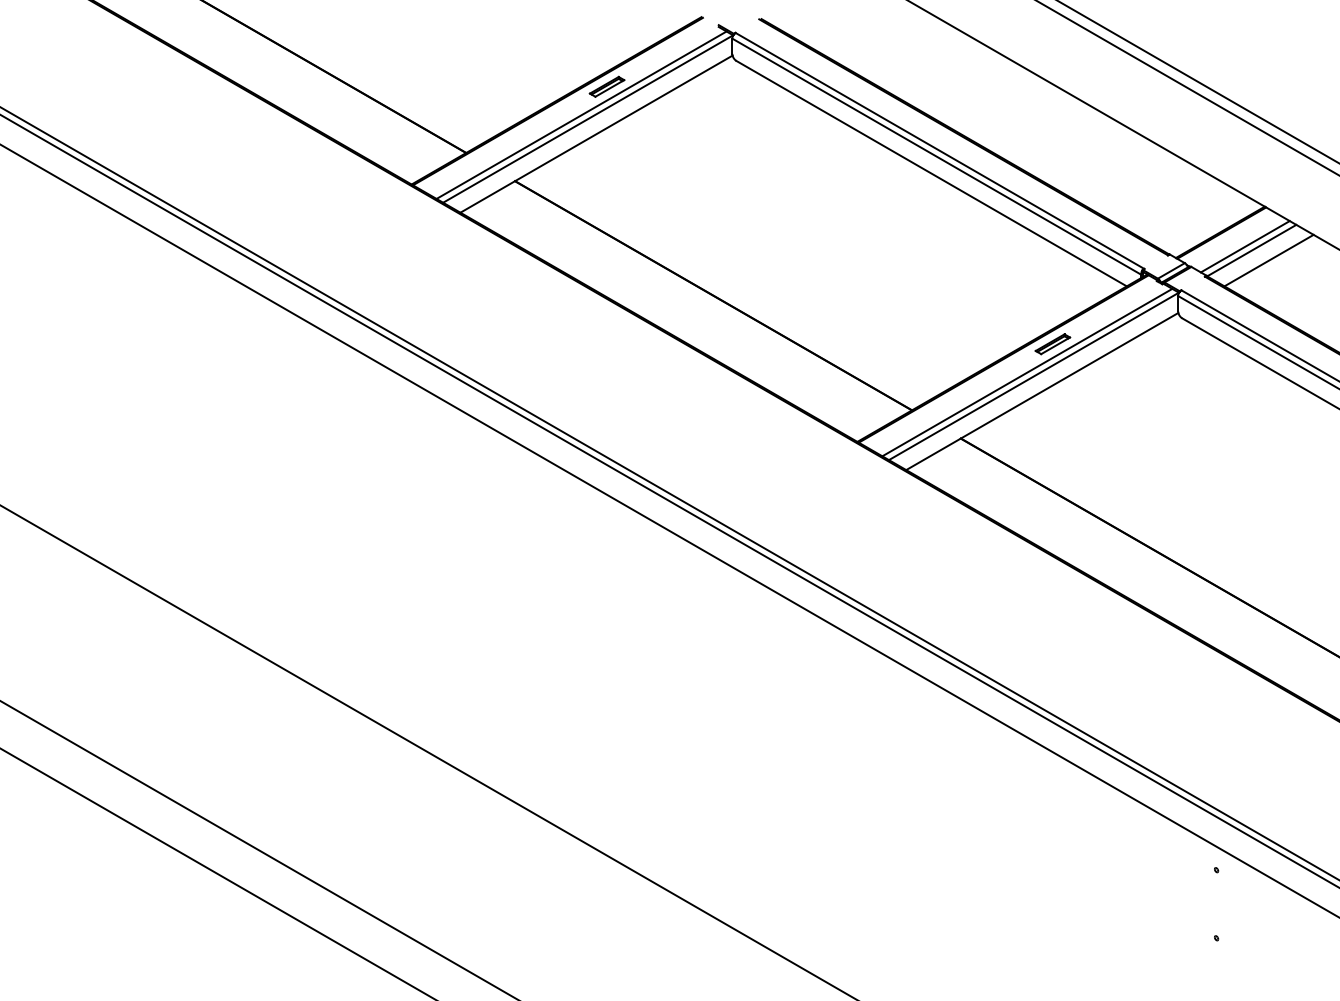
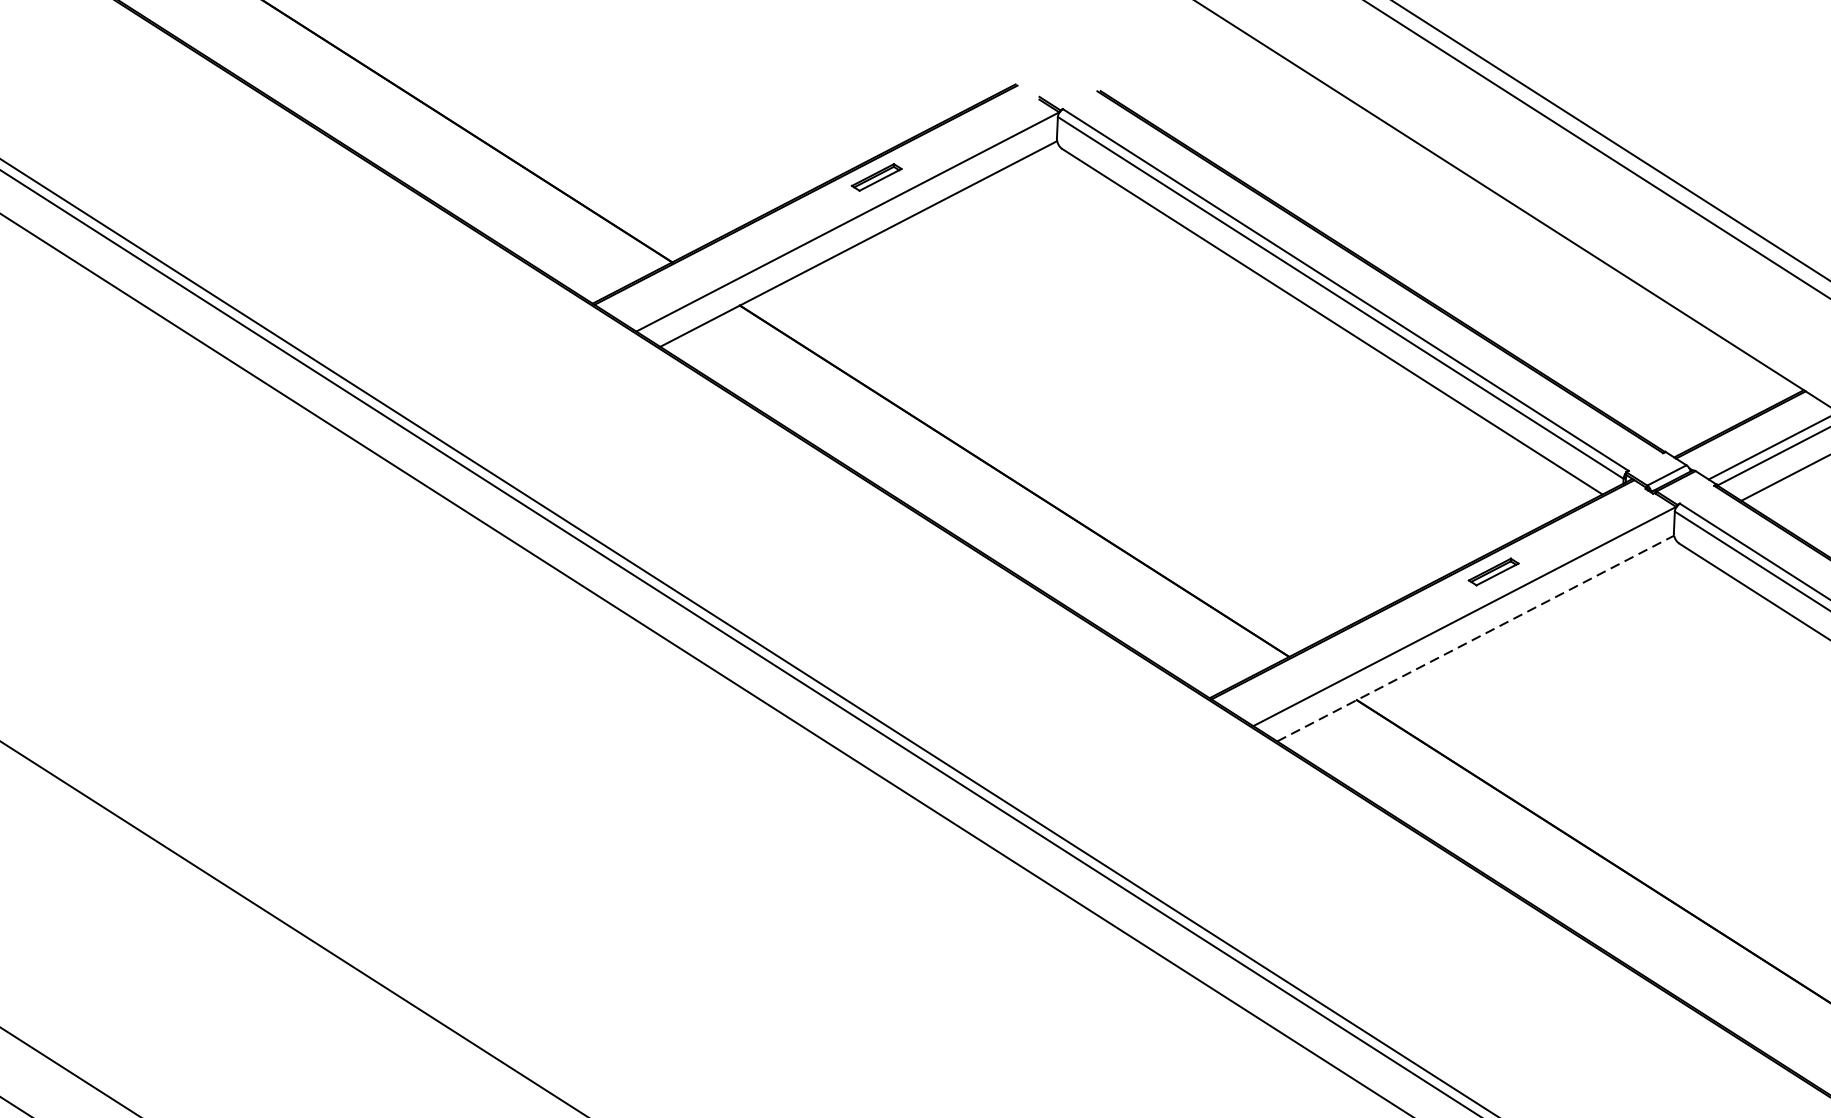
line: (581, 114) -> (838, 215), removed
line: (1027, 372) -> (1455, 610), removed
line: (1042, 391) -> (1475, 638), solid -> dashed

